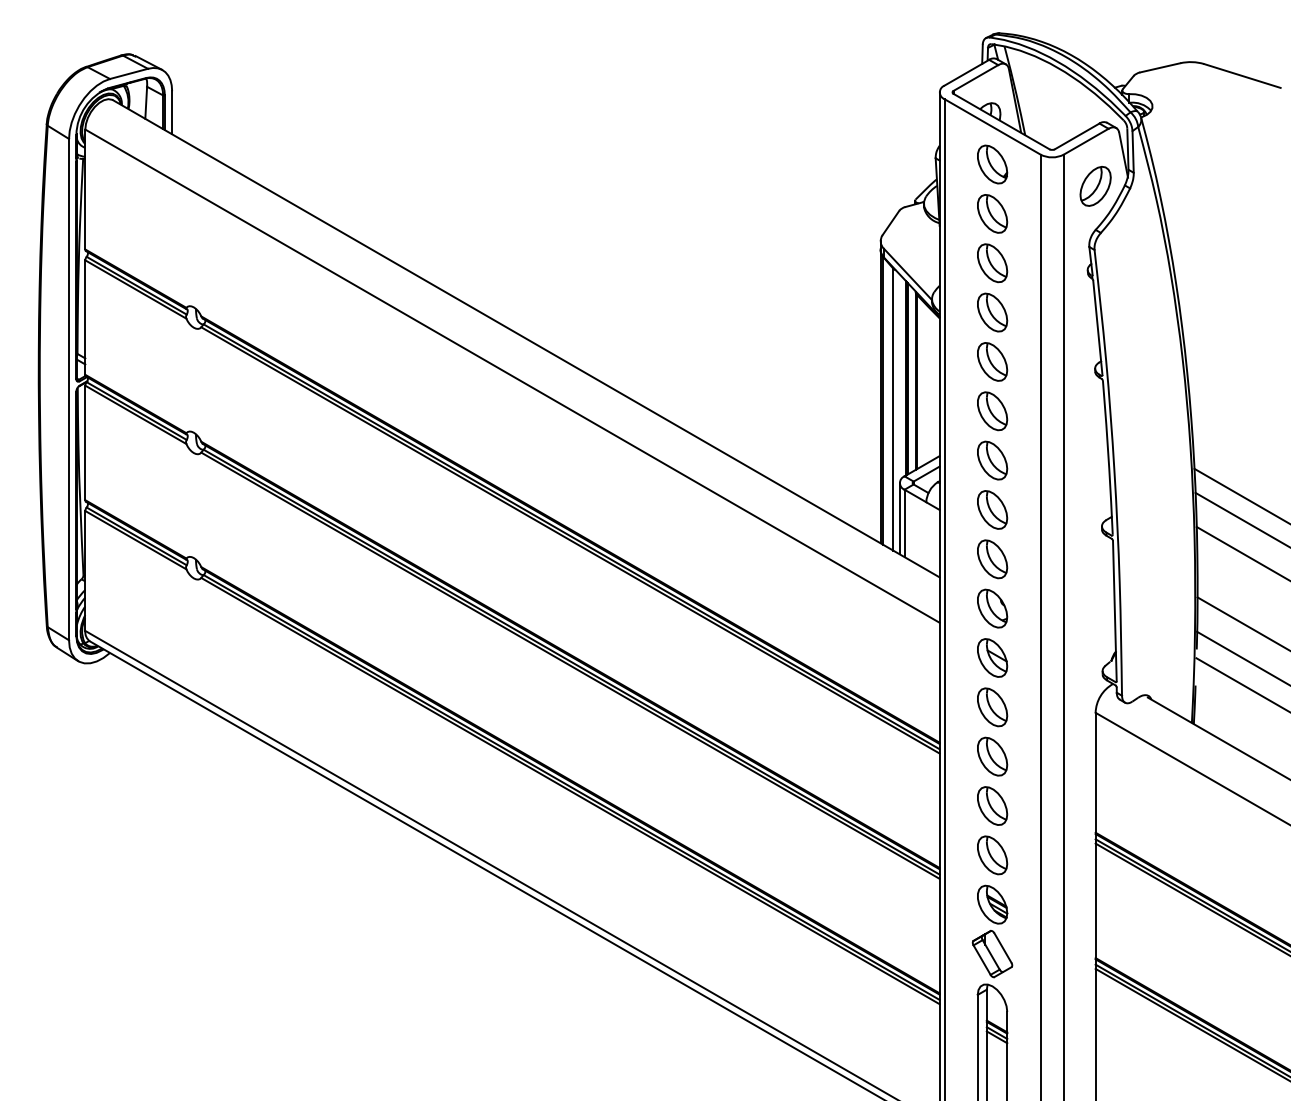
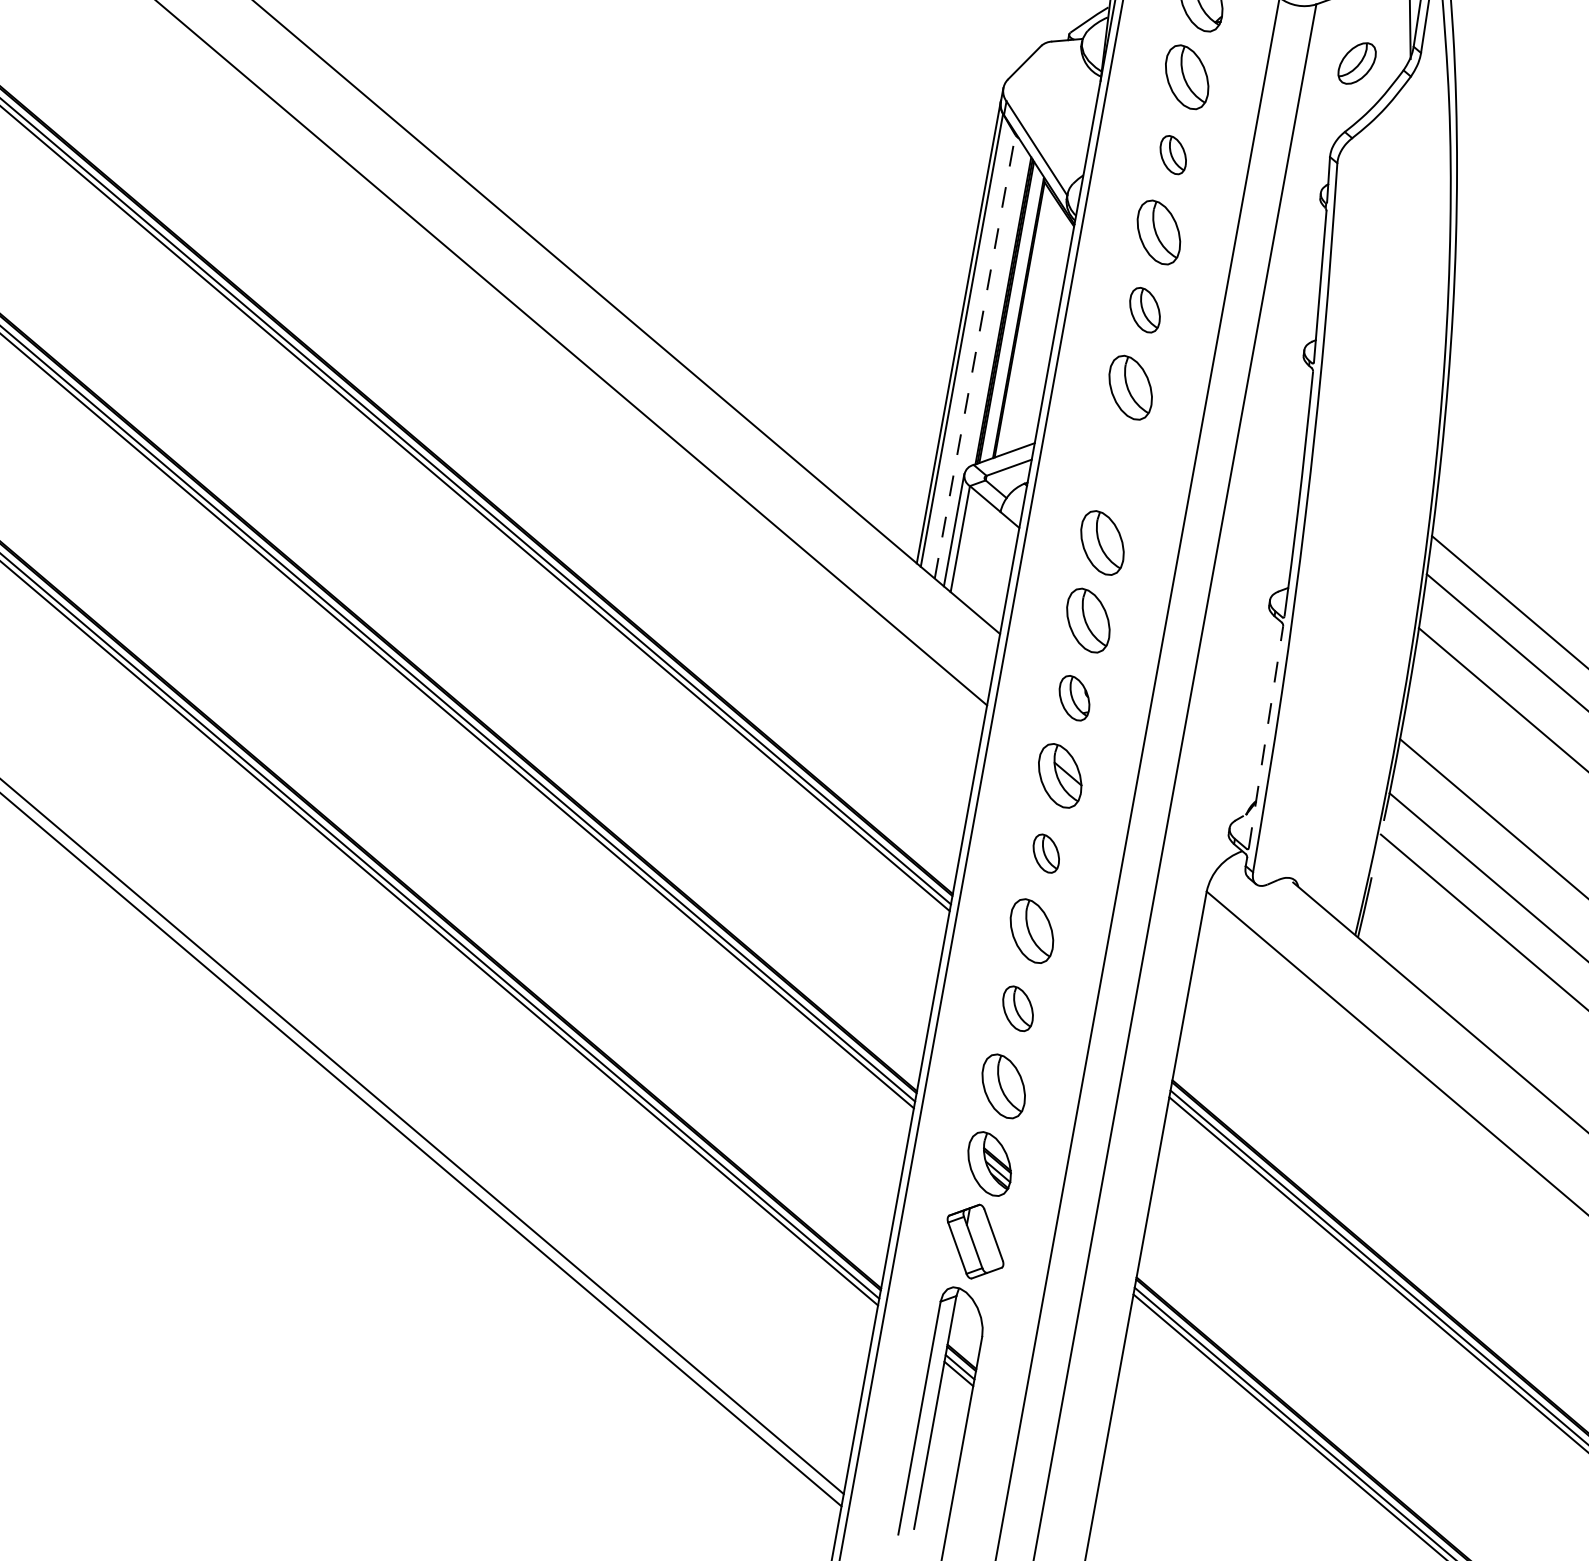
part: (1095, 186) -> (1356, 63), size x0.7
part: (992, 263) -> (1172, 155), size x0.6
part: (992, 361) -> (1144, 309), size x0.7
line: (893, 409) -> (975, 356), solid -> dashed
part: (992, 460) -> (1116, 465), removed
part: (992, 608) -> (1074, 698), size x0.7
line: (1114, 610) -> (1265, 736), solid -> dashed
part: (992, 707) -> (1045, 853), size x0.6
part: (992, 805) -> (1017, 1007), size x0.7

